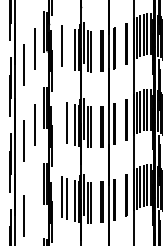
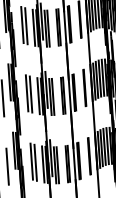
line: (66, 47) -> (26, 26), added
line: (62, 121) -> (27, 93), added
line: (35, 200) -> (7, 166), added

